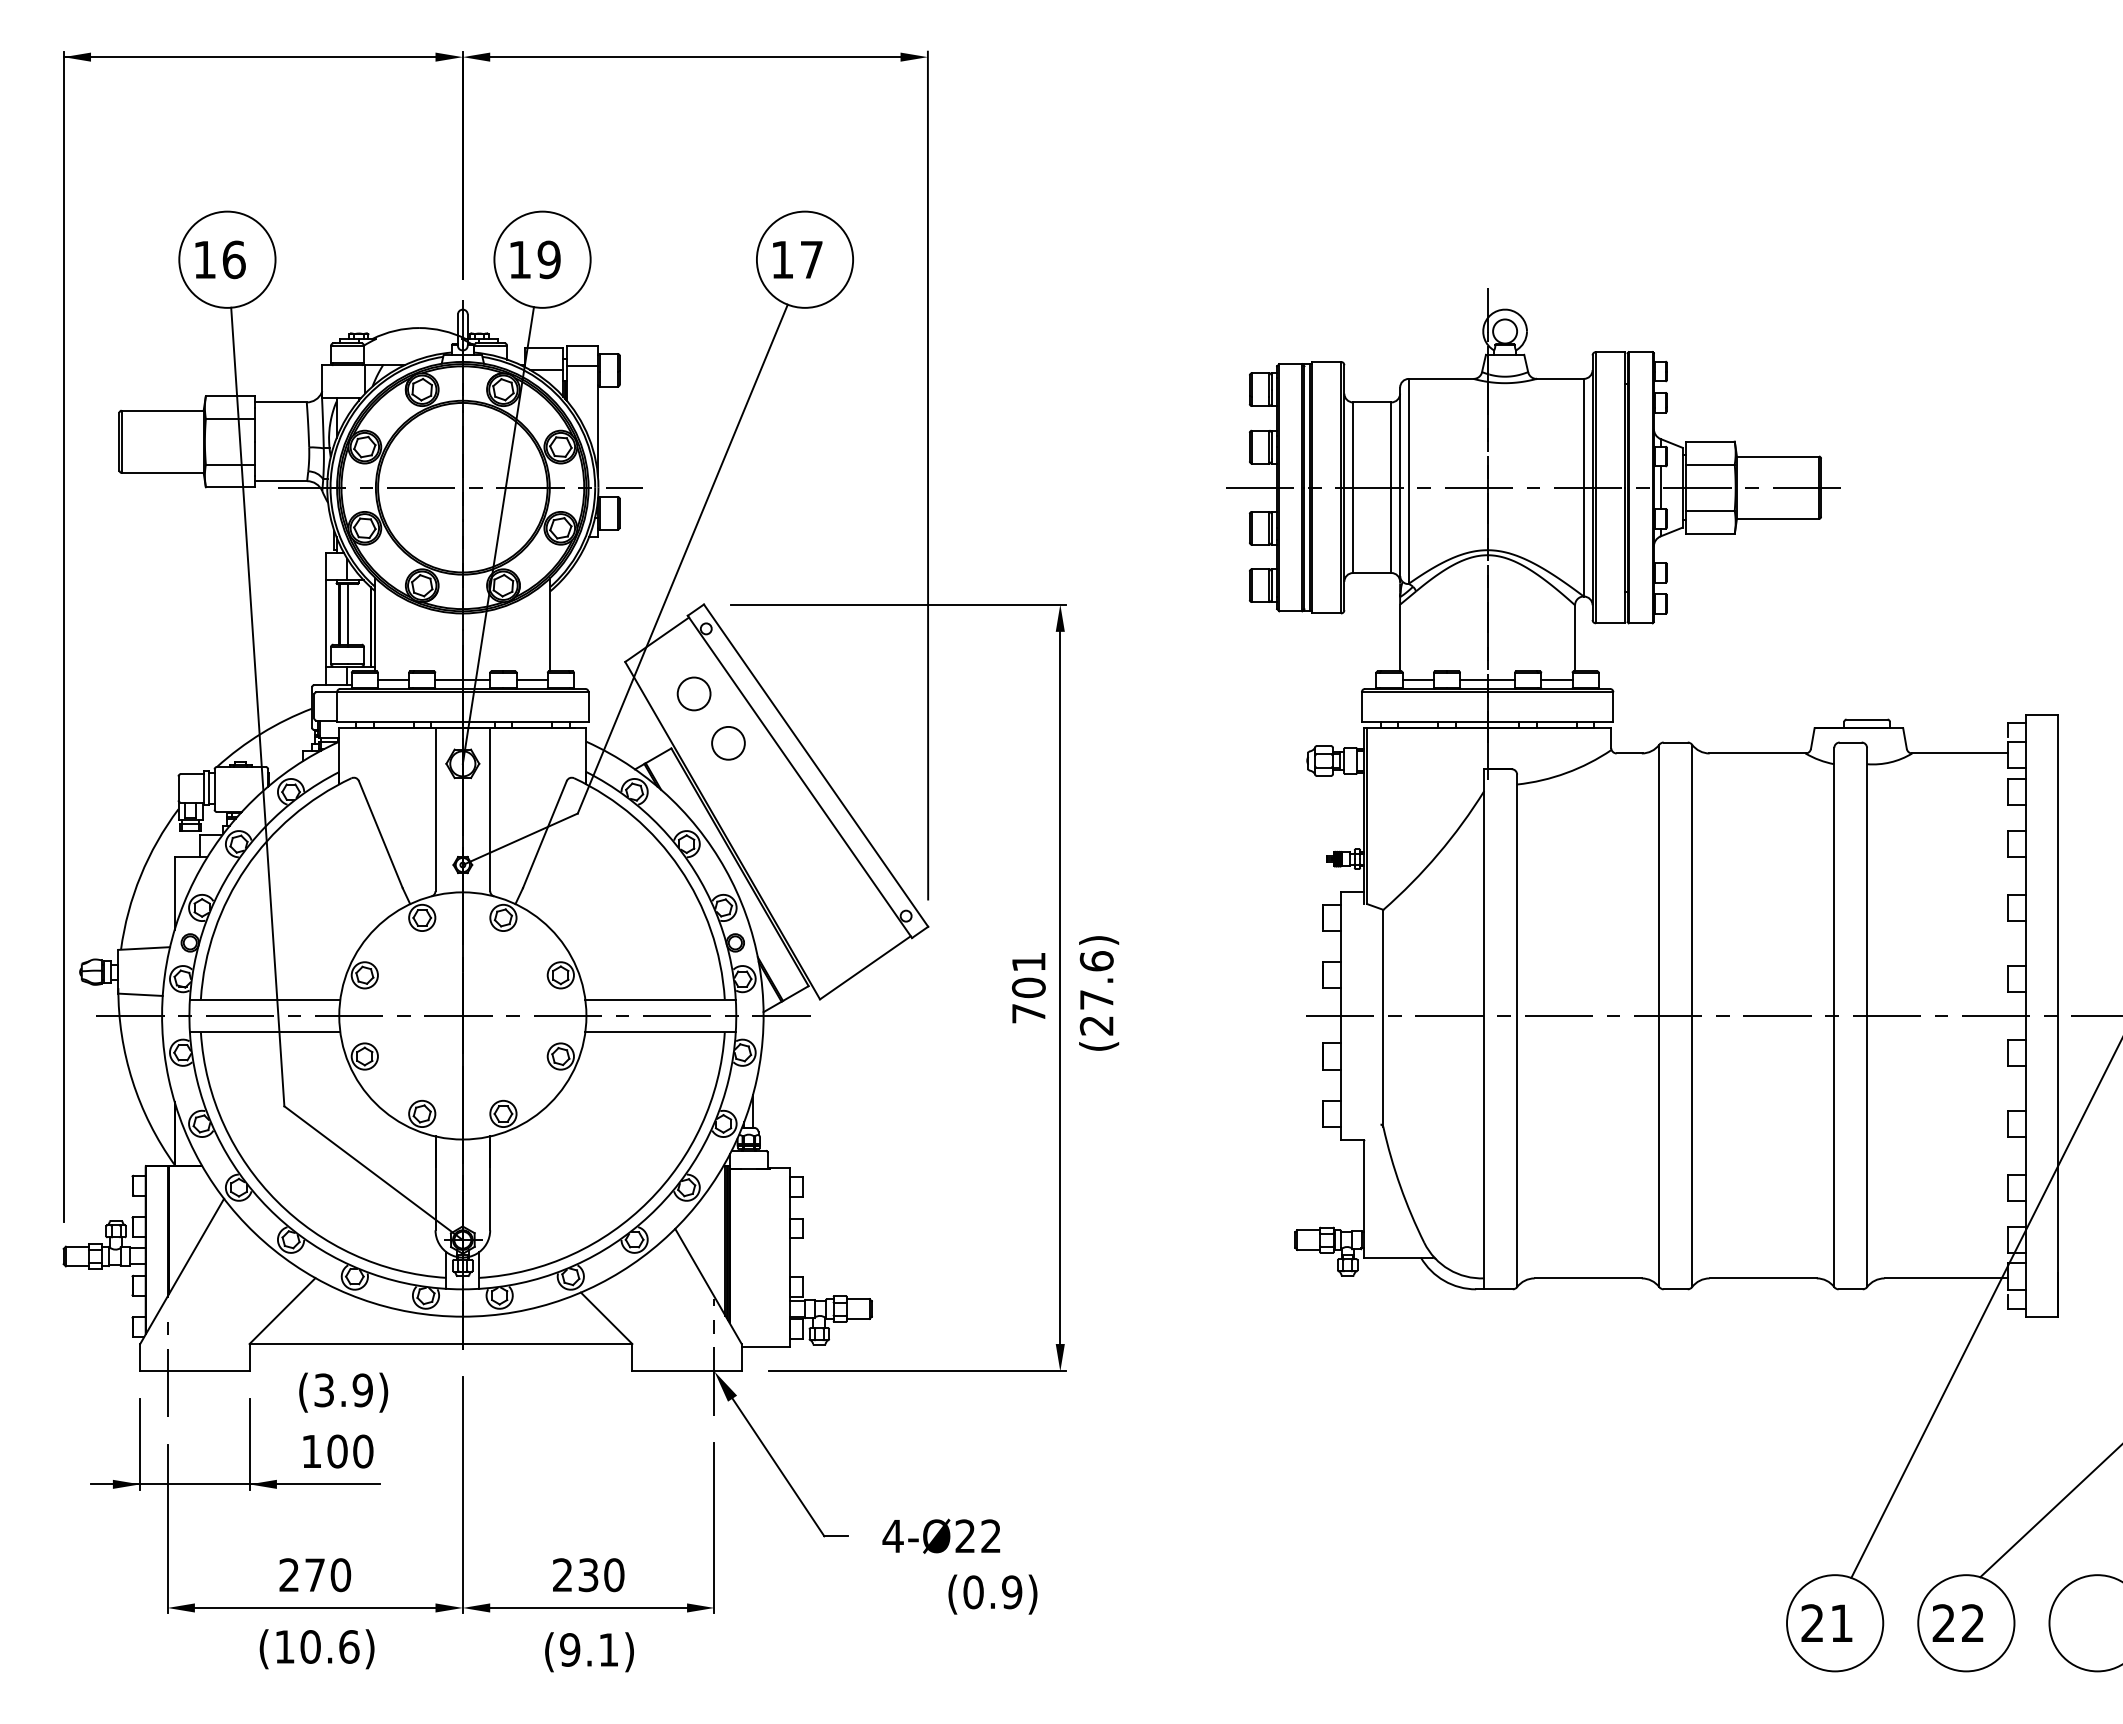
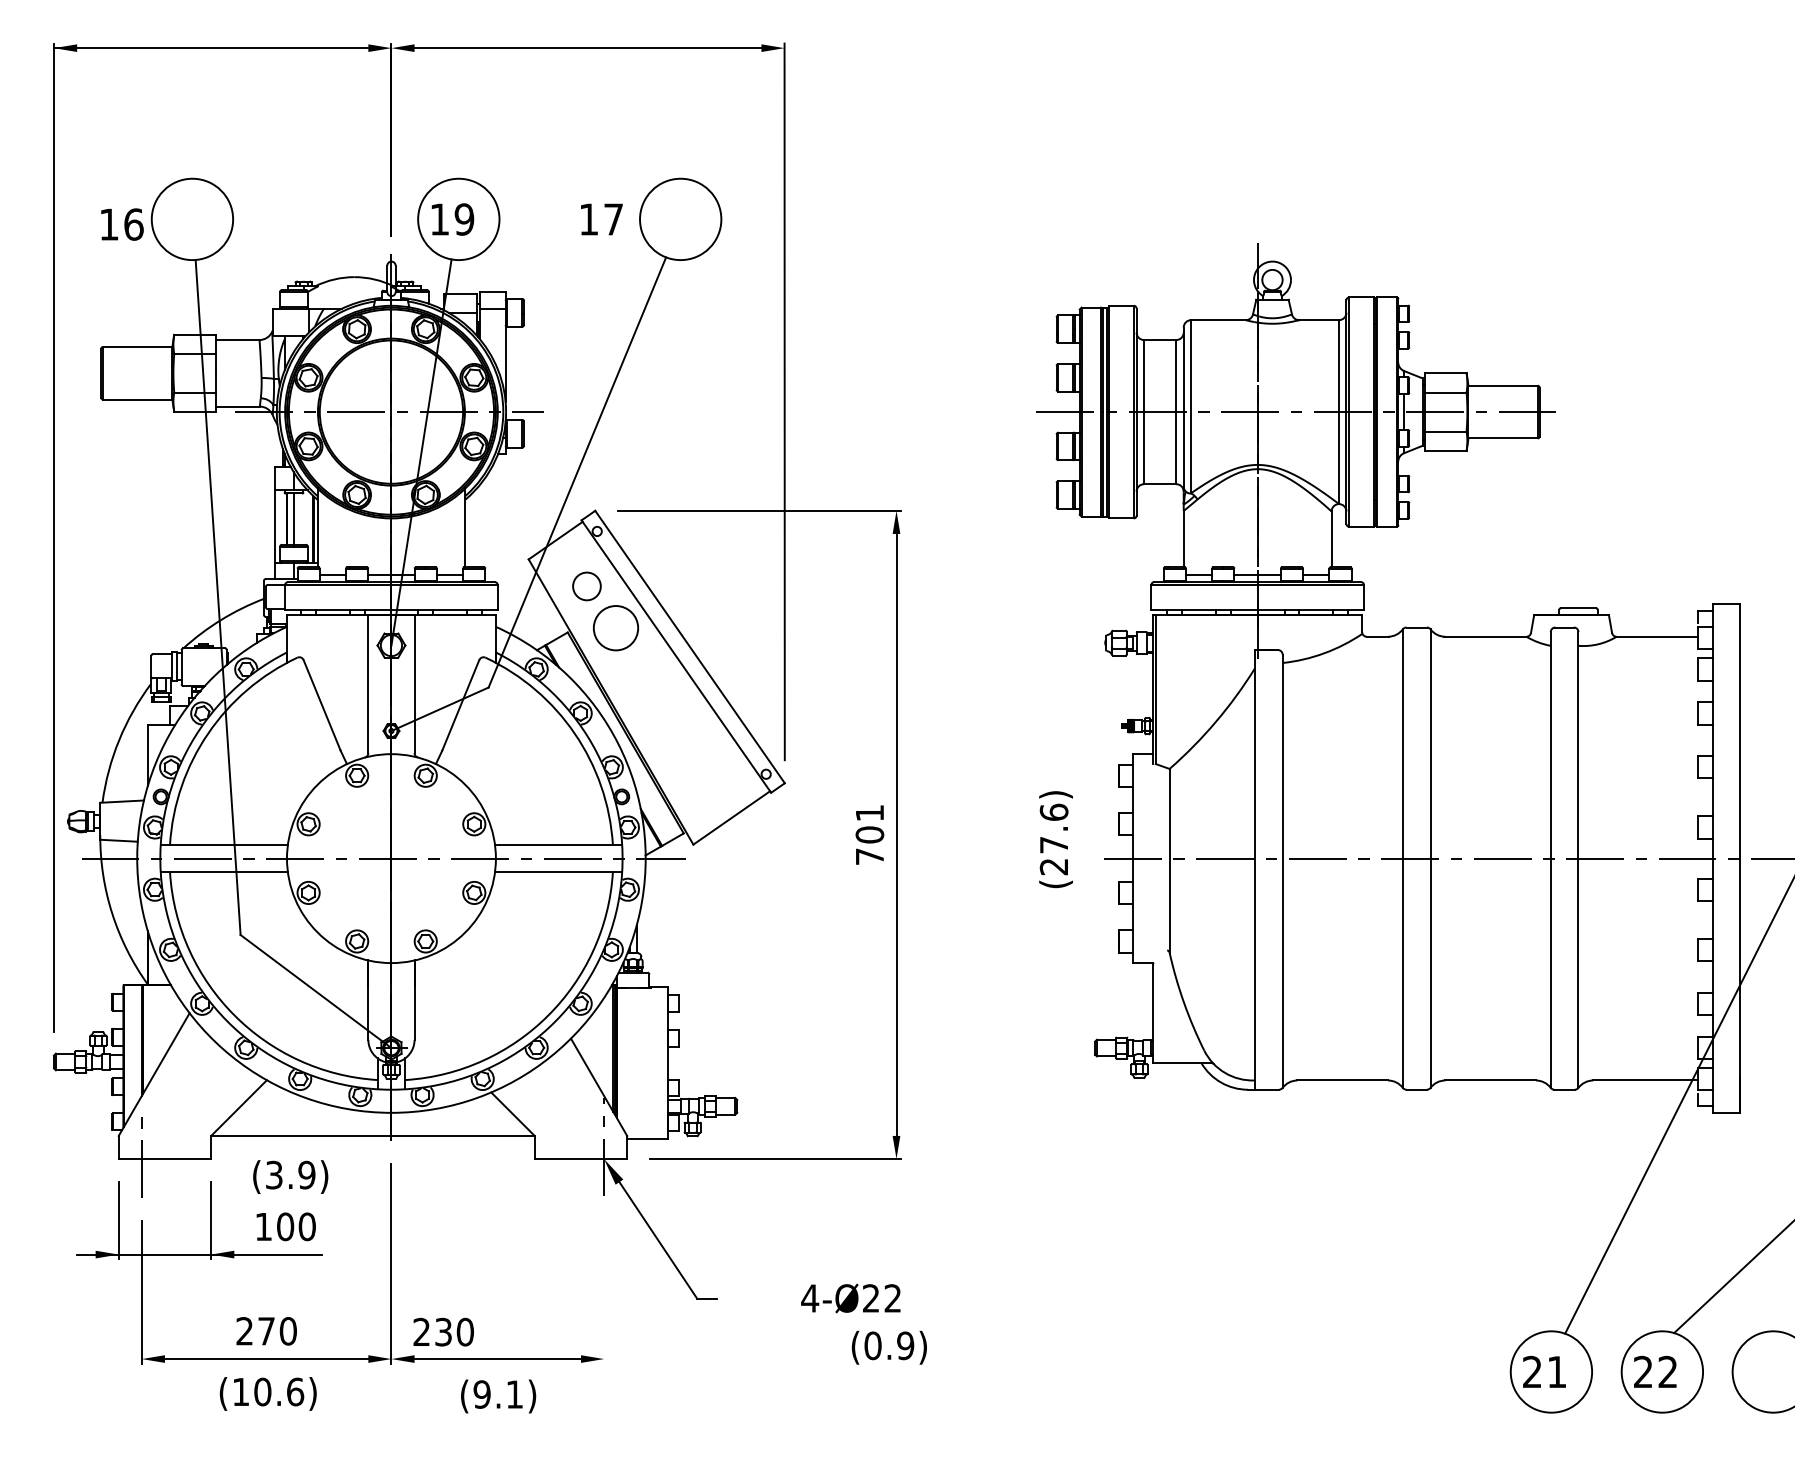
text: (220, 259) -> (122, 224), moved
text: (797, 259) -> (601, 219), moved
circle: (728, 742) -> (616, 627), size x1.6
text: (1099, 993) -> (1056, 839), moved
line: (714, 1527) -> (604, 1291), removed
text: (941, 1535) -> (851, 1297), moved
text: (588, 1575) -> (443, 1332), moved
text: (992, 1594) -> (889, 1347), moved

